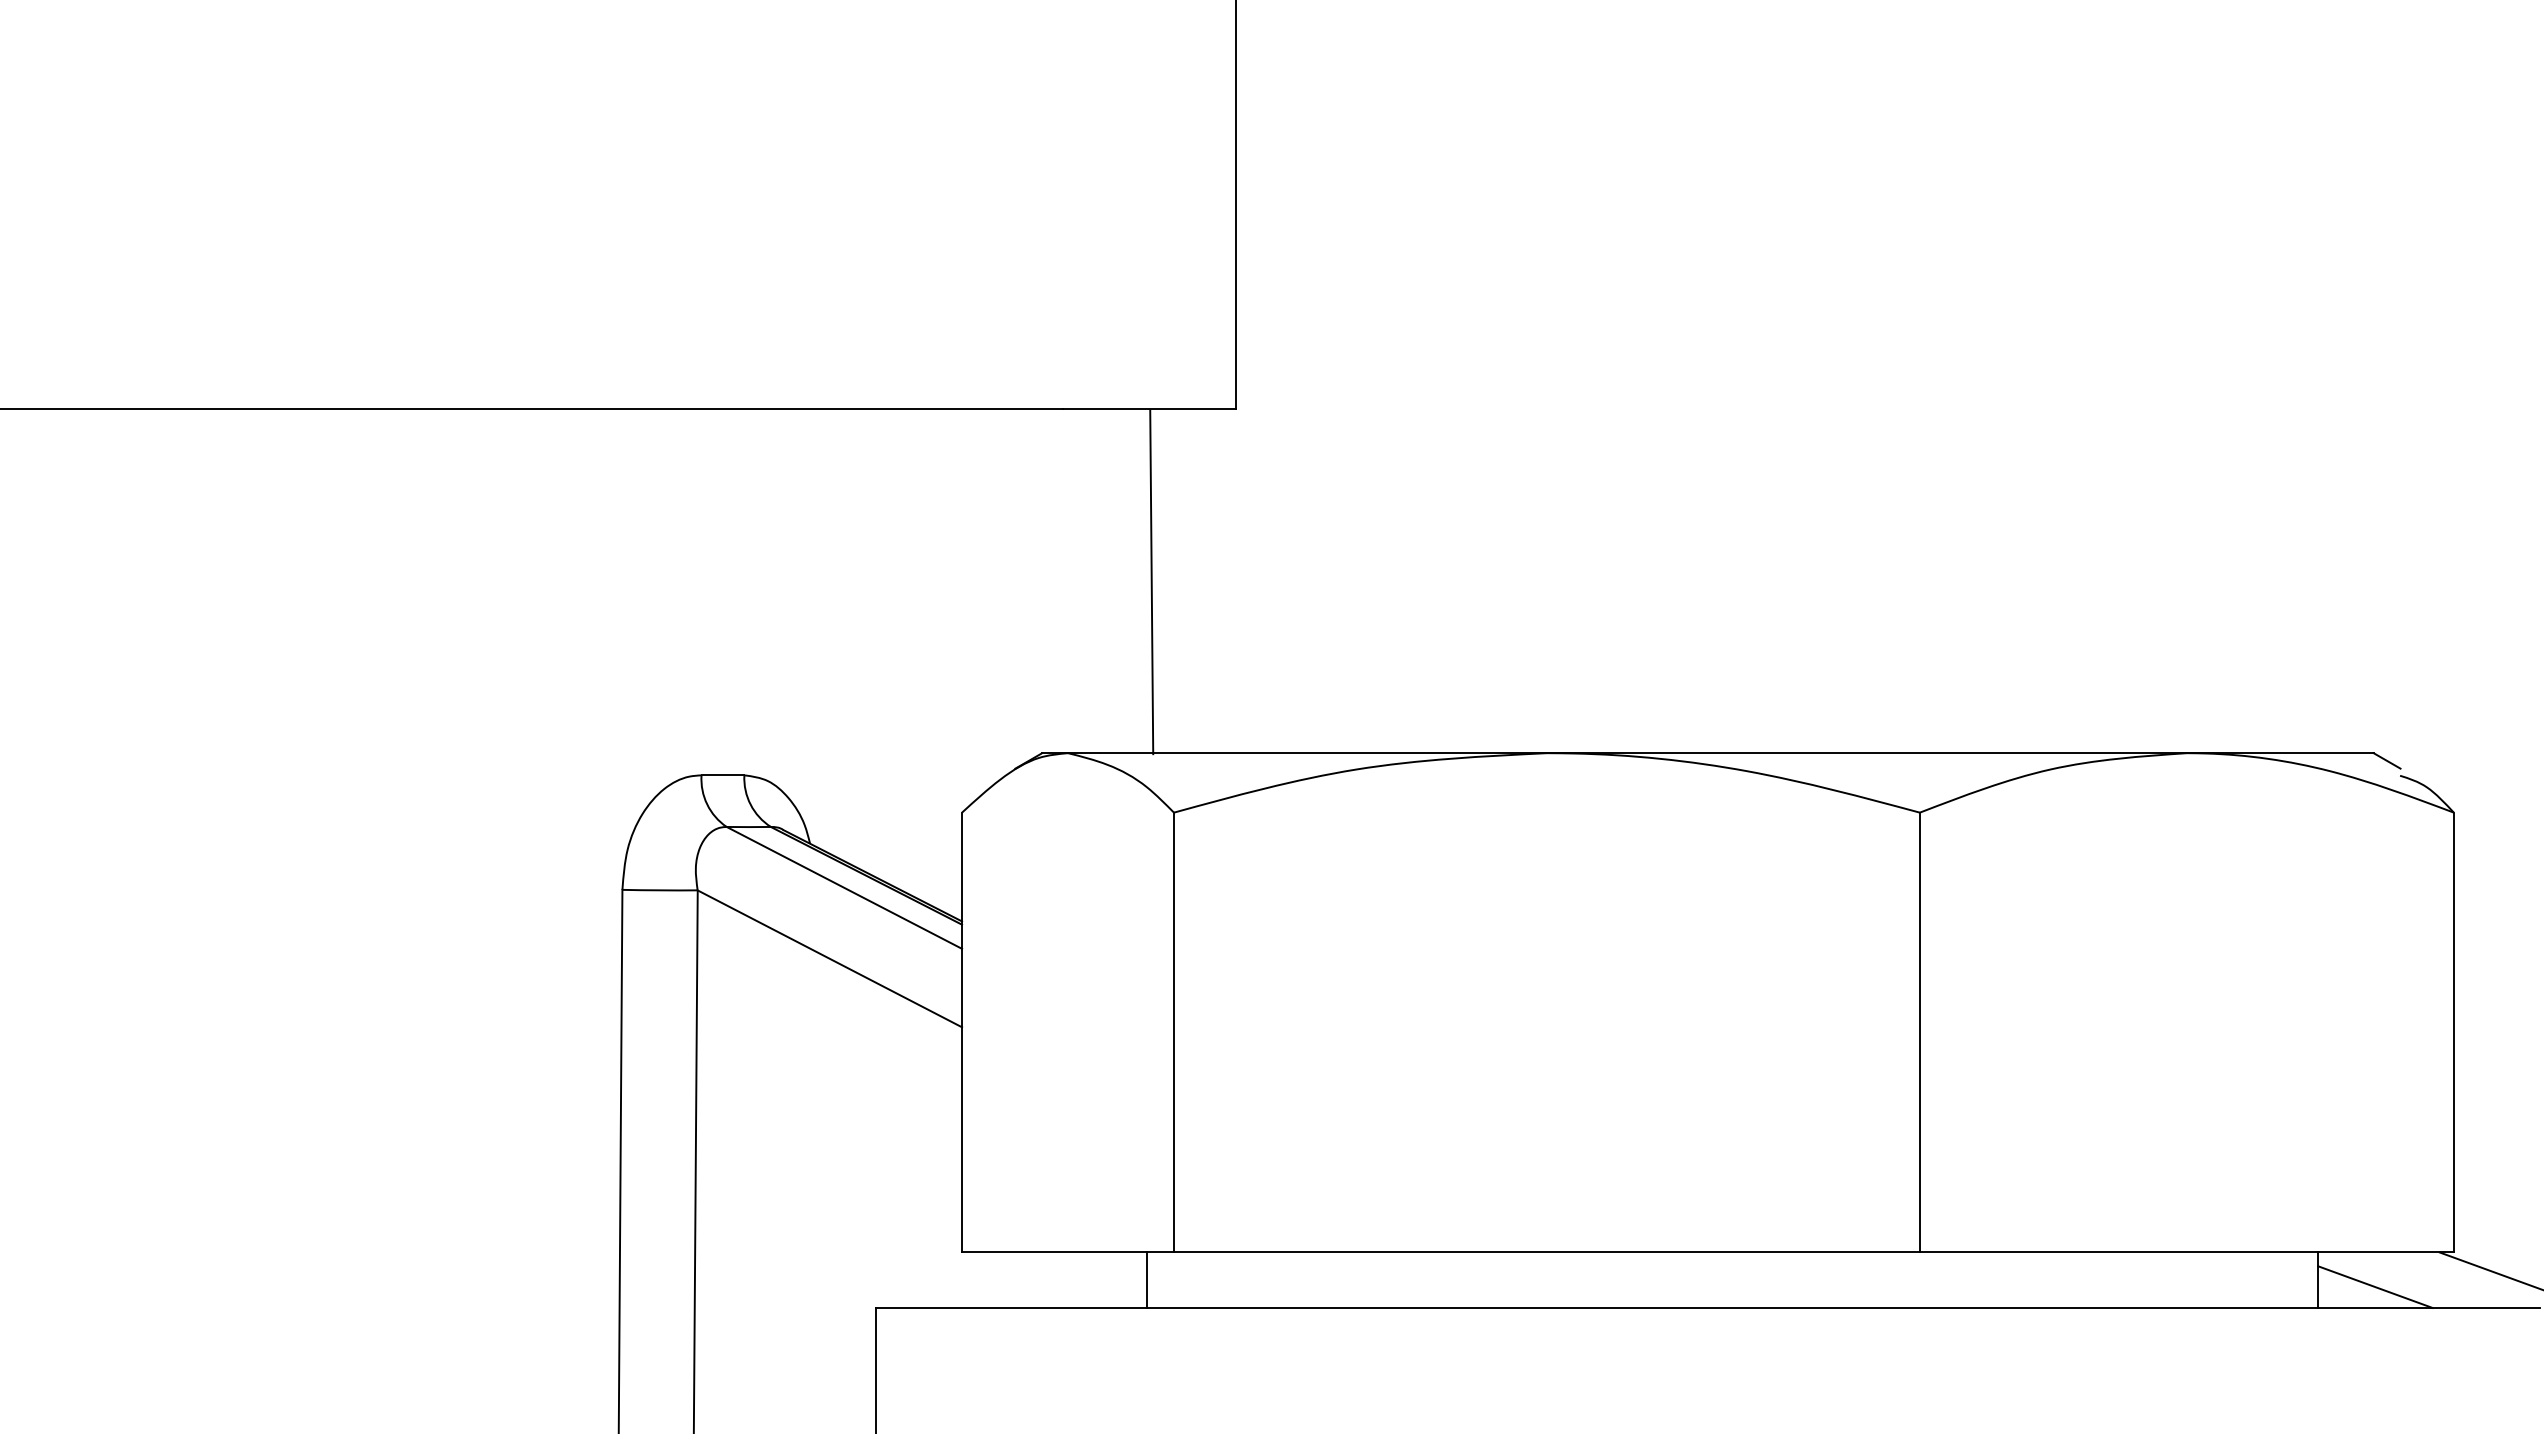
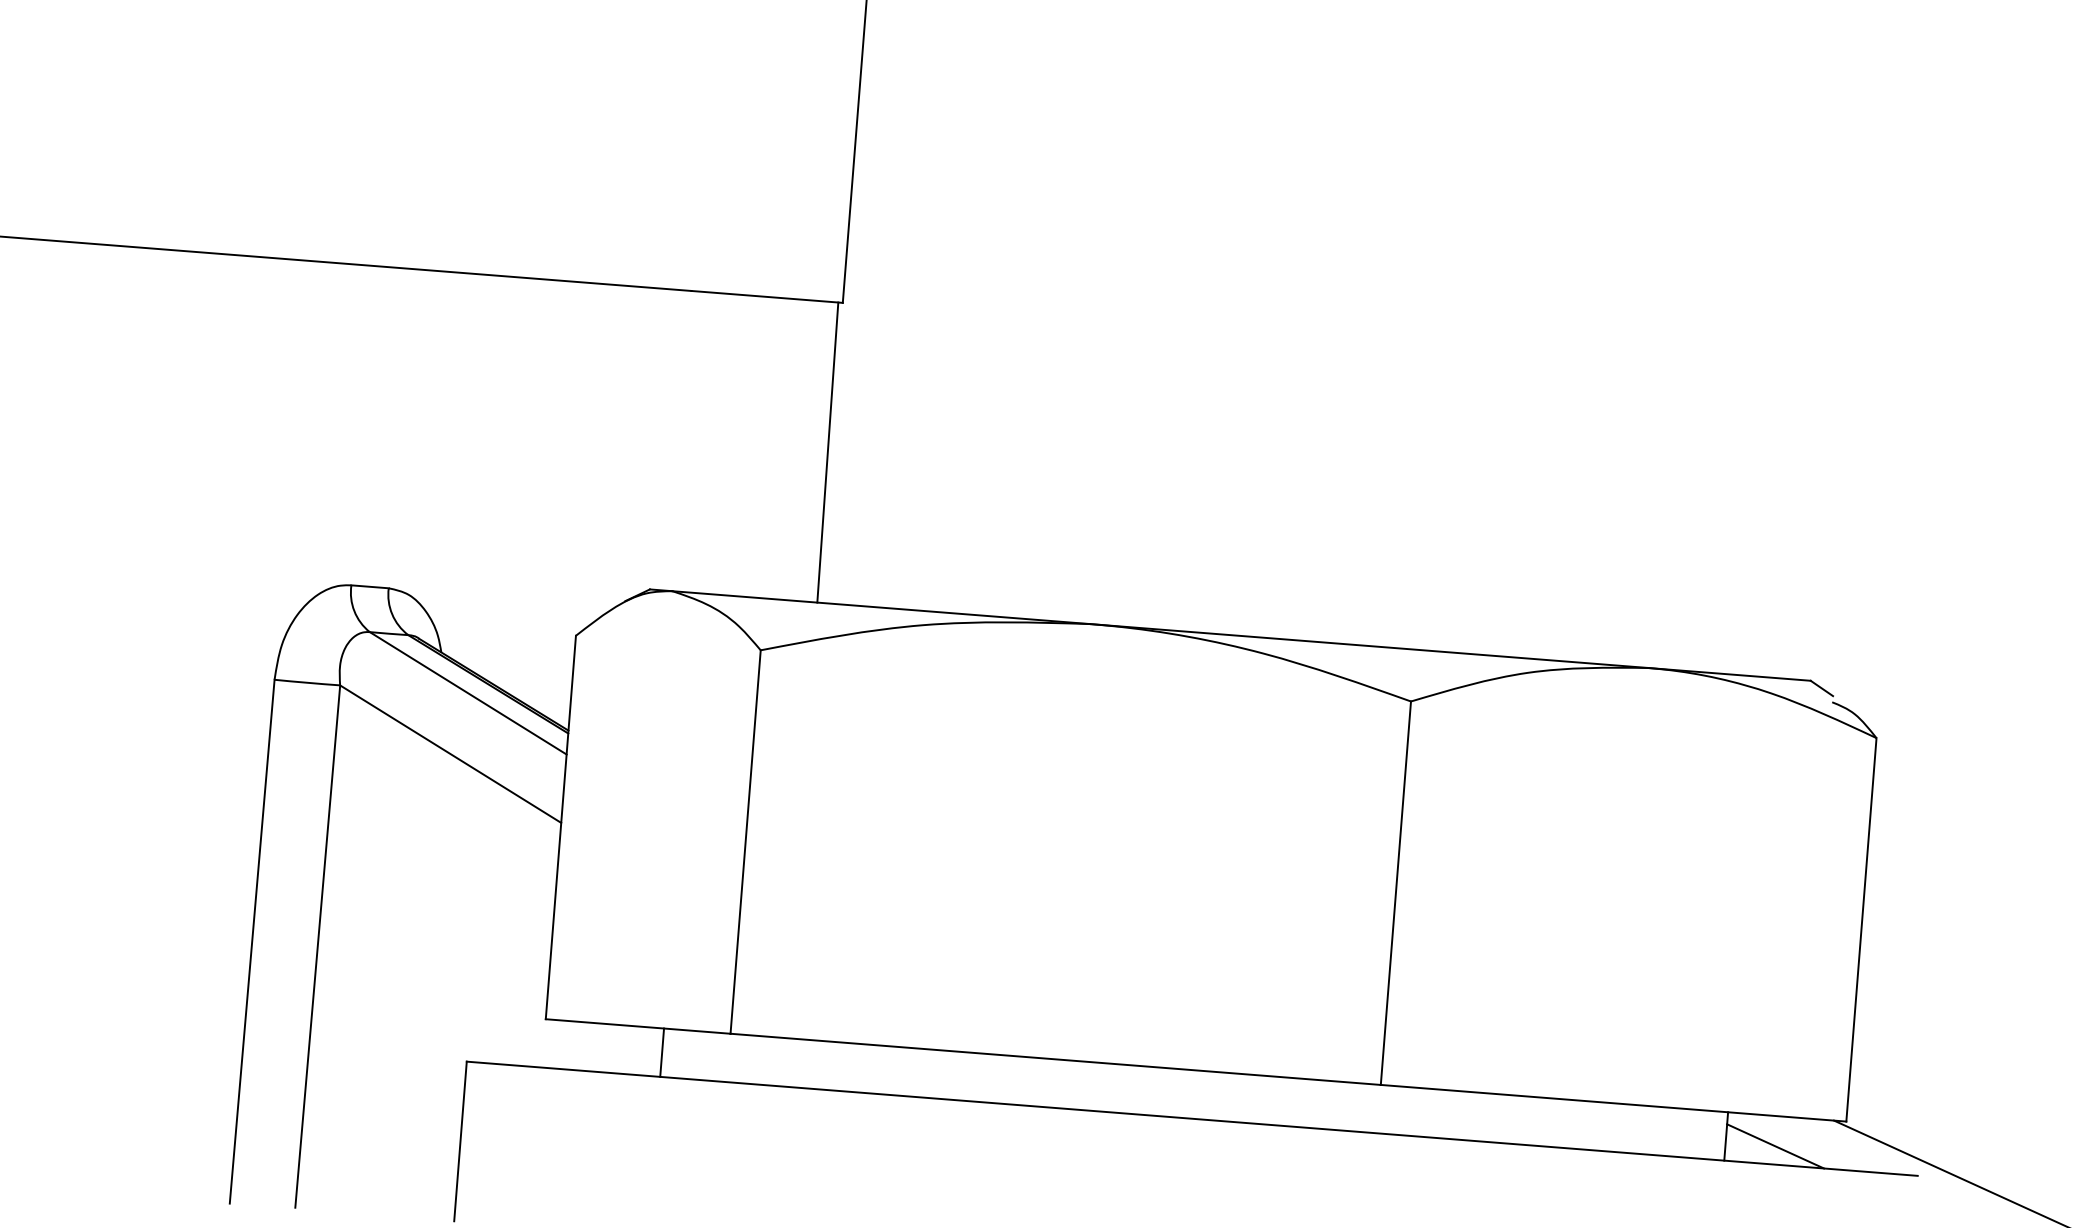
line: (1151, 582) -> (827, 452), moved
line: (1146, 1279) -> (662, 1052), moved

